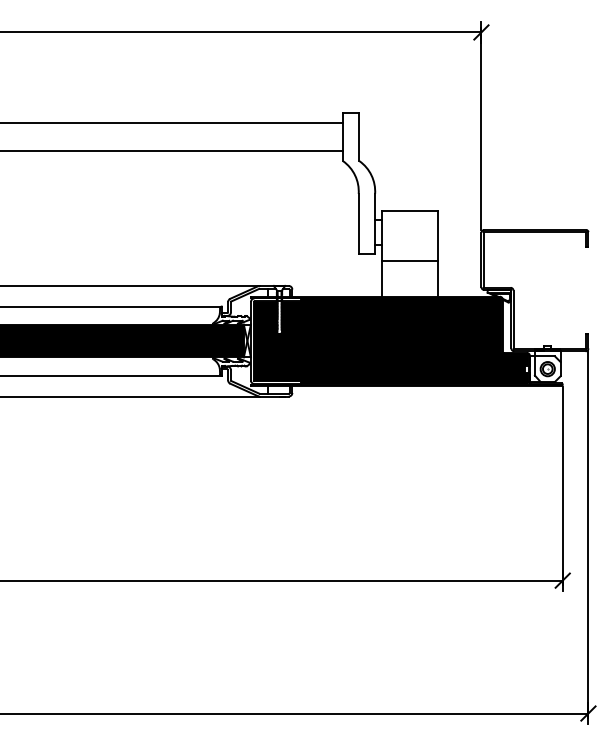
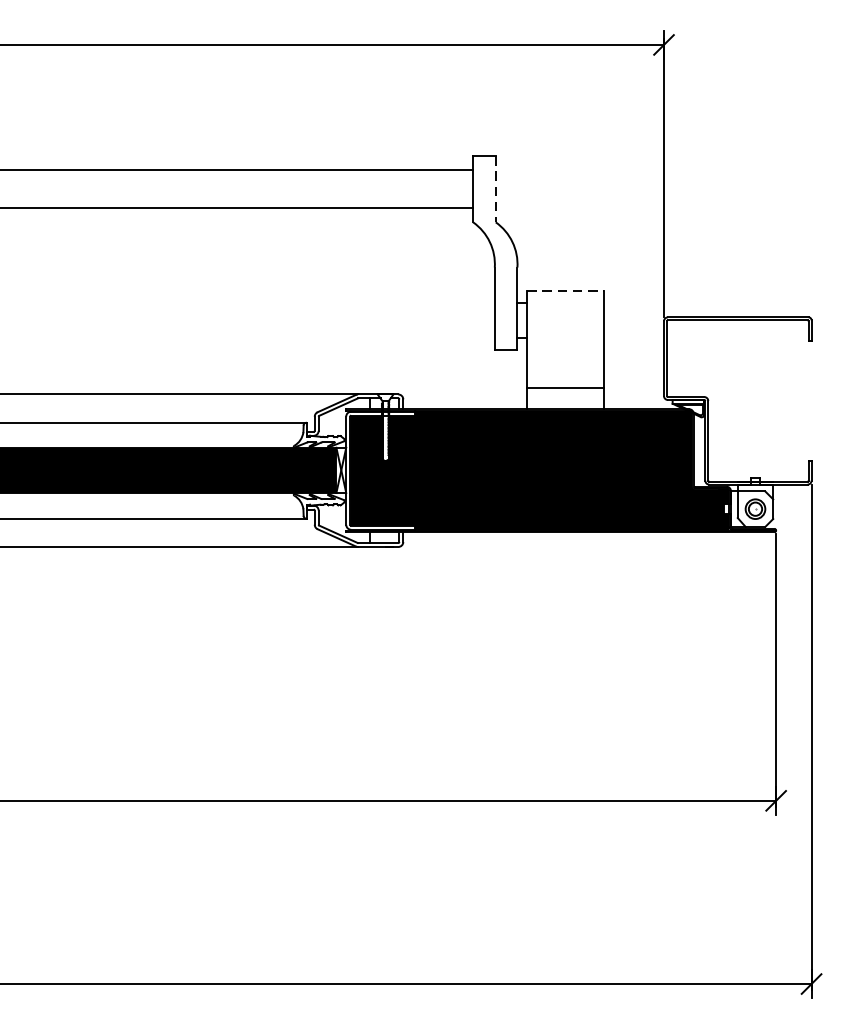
line: (359, 137) -> (495, 189), solid -> dashed
line: (410, 211) -> (566, 291), solid -> dashed
line: (409, 261) -> (564, 388), moved

